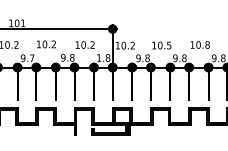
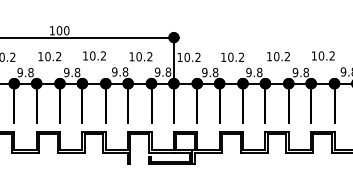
text: (22, 23) -> (66, 30), 101 -> 100
text: (169, 44) -> (241, 56), 10.5 -> 10.2
text: (207, 44) -> (287, 56), 10.8 -> 10.2
text: (98, 57) -> (157, 71), 1.8 -> 9.8
text: (32, 58) -> (77, 72), 9.7 -> 9.8

